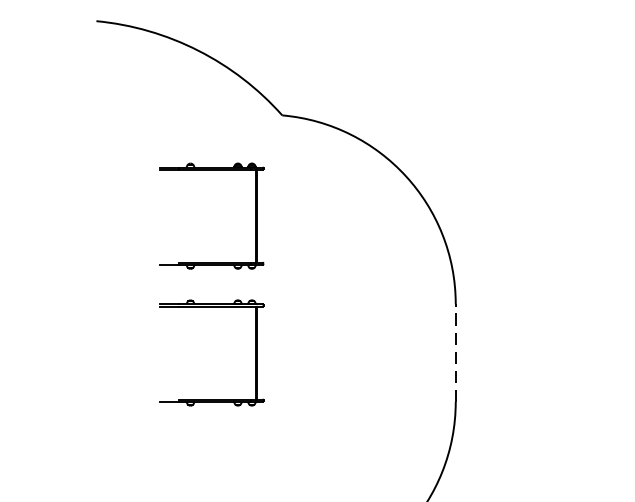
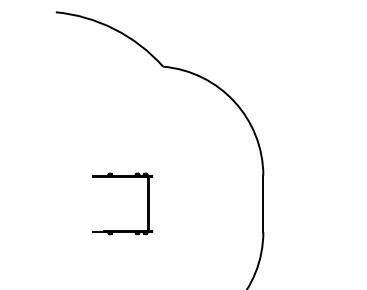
part: (255, 215) -> (147, 124), removed
line: (456, 352) -> (263, 203), dashed -> solid

